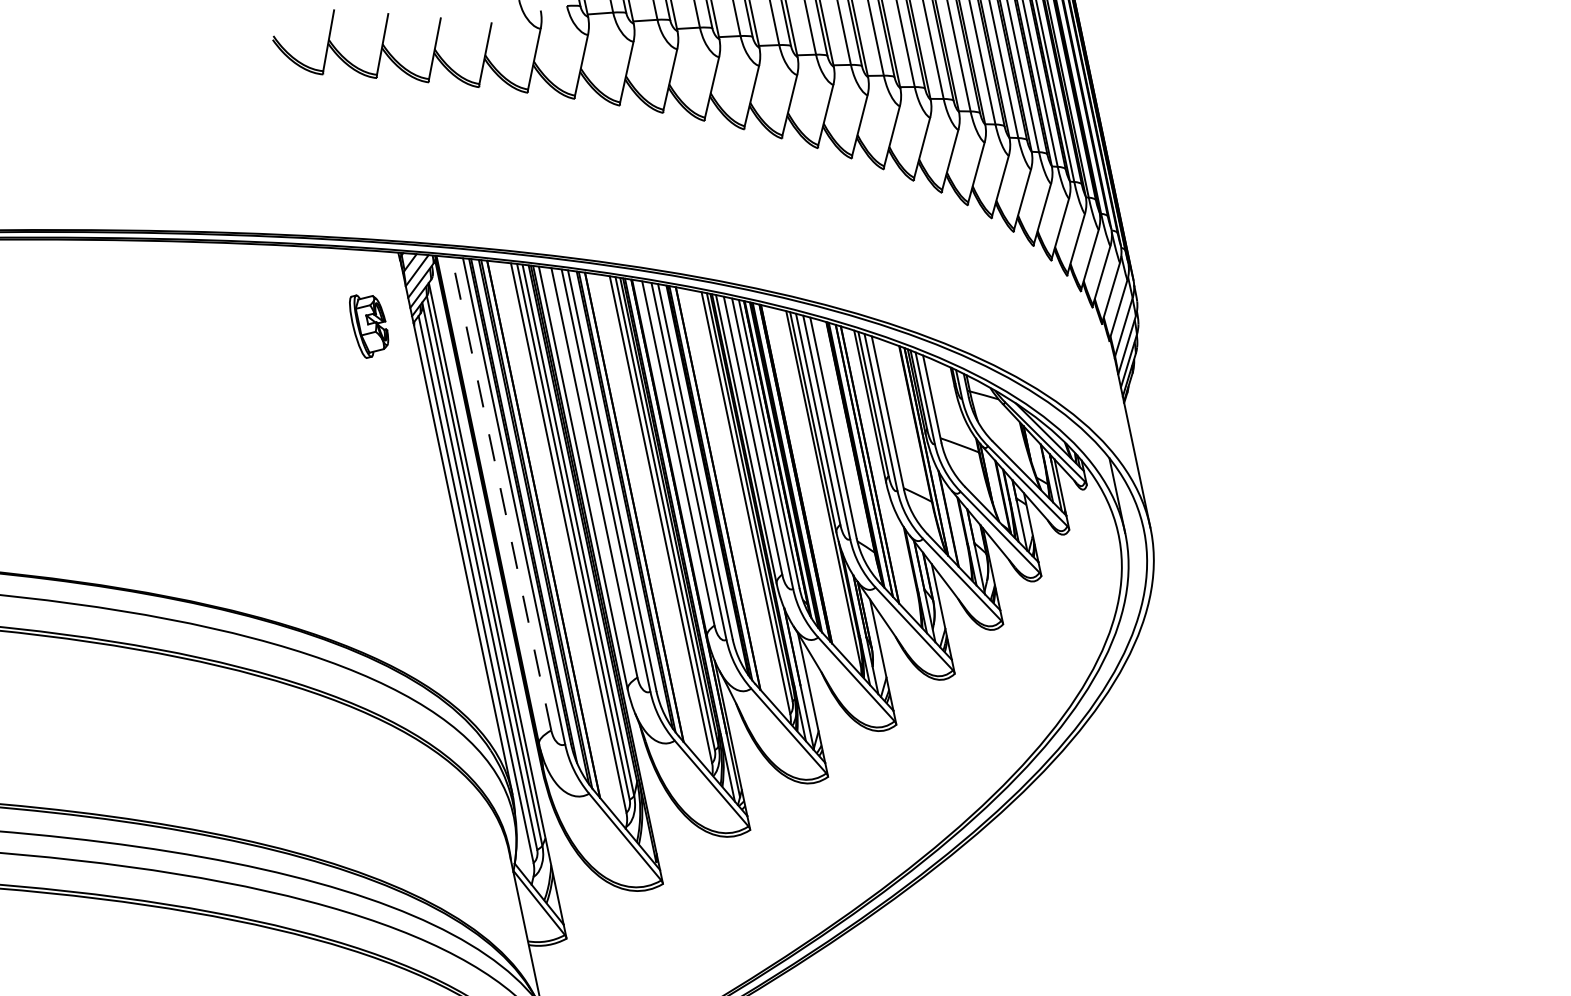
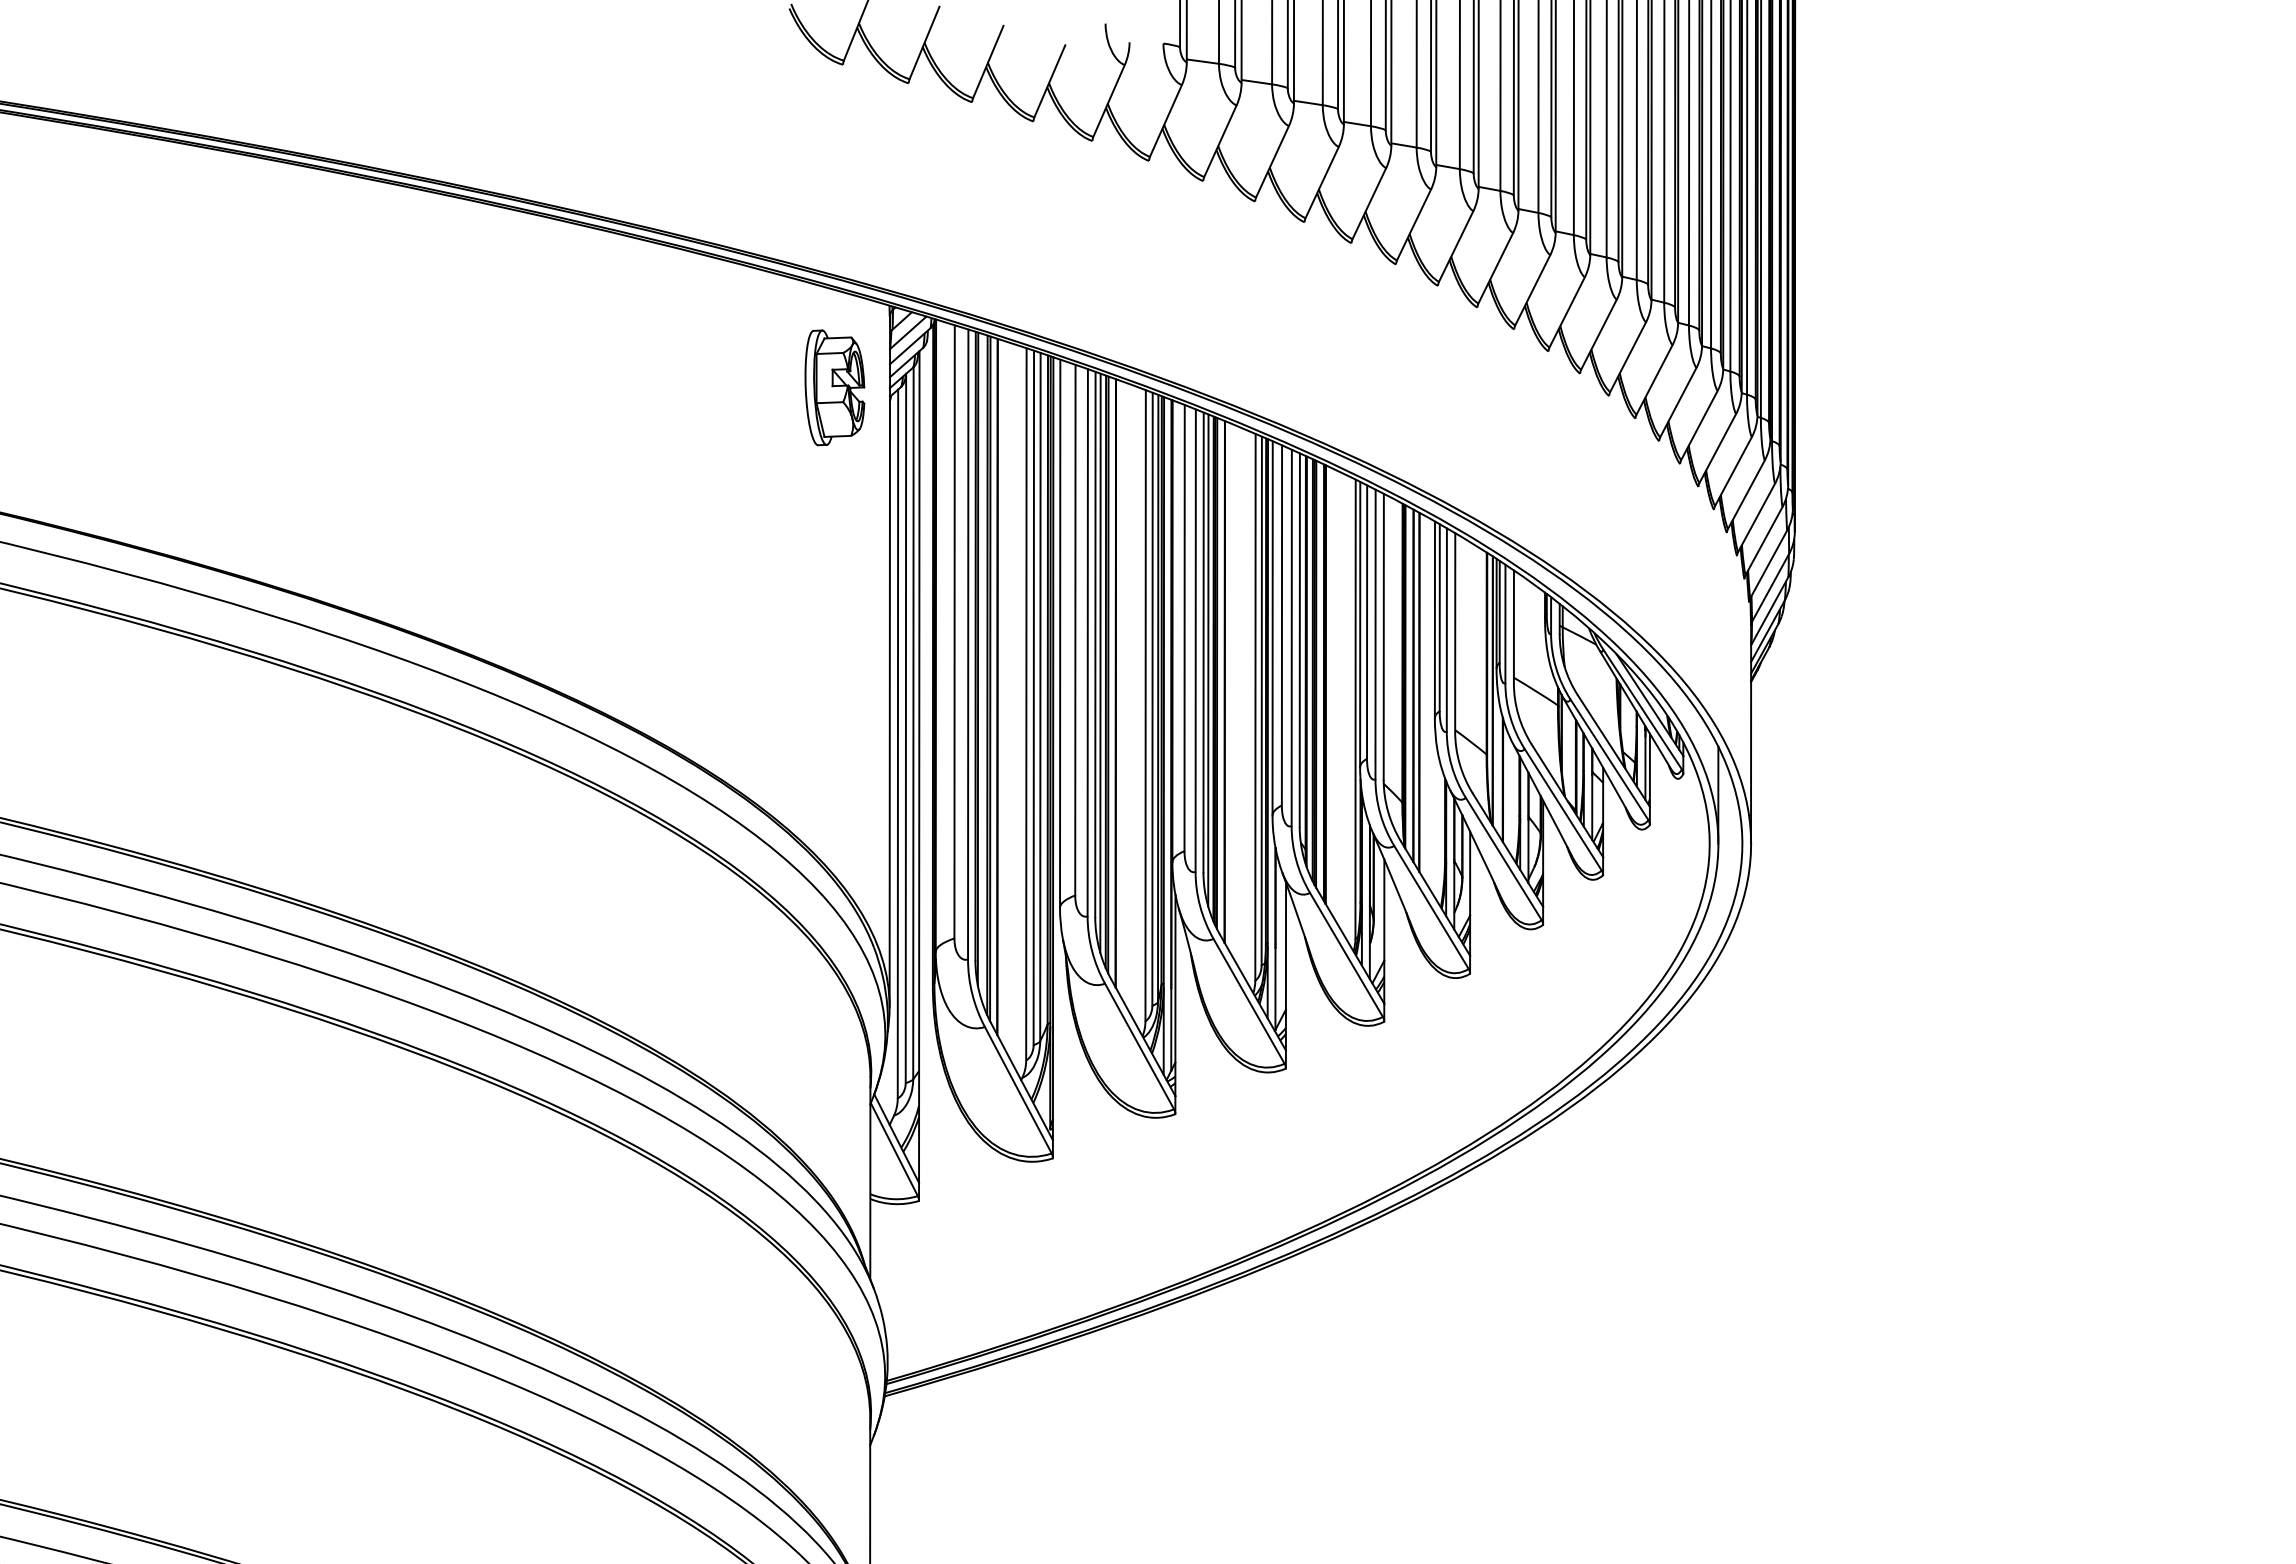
part: (369, 324) -> (834, 387), size x1.43
line: (702, 474) -> (1208, 660), added
line: (501, 493) -> (954, 631), dashed -> solid
line: (619, 493) -> (1100, 662), added

